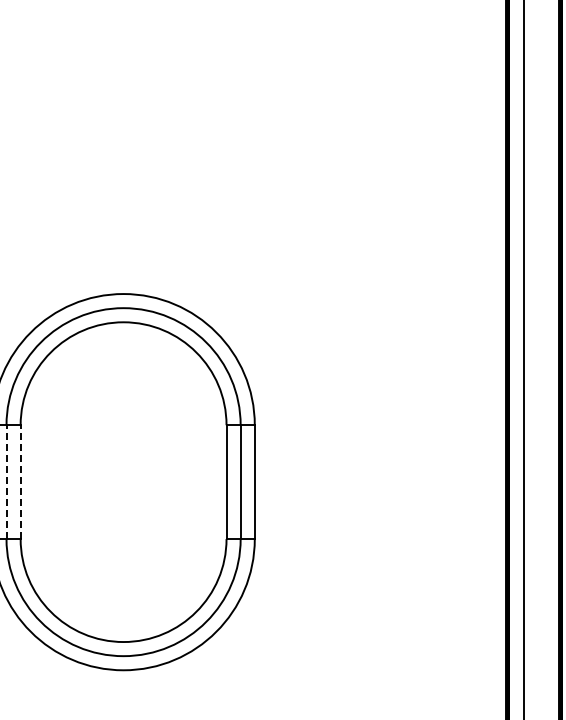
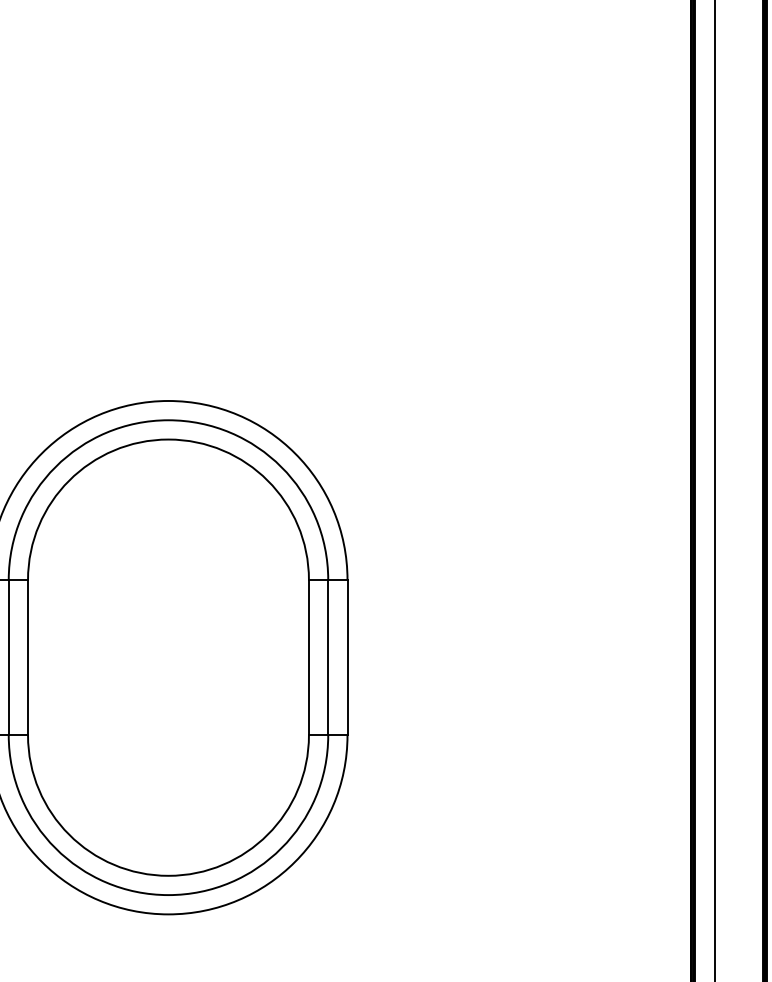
line: (6, 482) -> (8, 658), dashed -> solid
line: (20, 482) -> (27, 658), dashed -> solid

